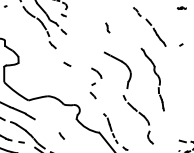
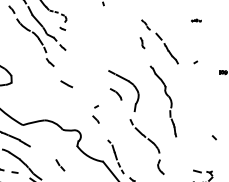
part: (107, 28) -> (142, 43), moved
part: (67, 64) -> (66, 84), size x1.6
part: (96, 73) -> (115, 94), moved
part: (61, 136) -> (60, 165), size x1.6

